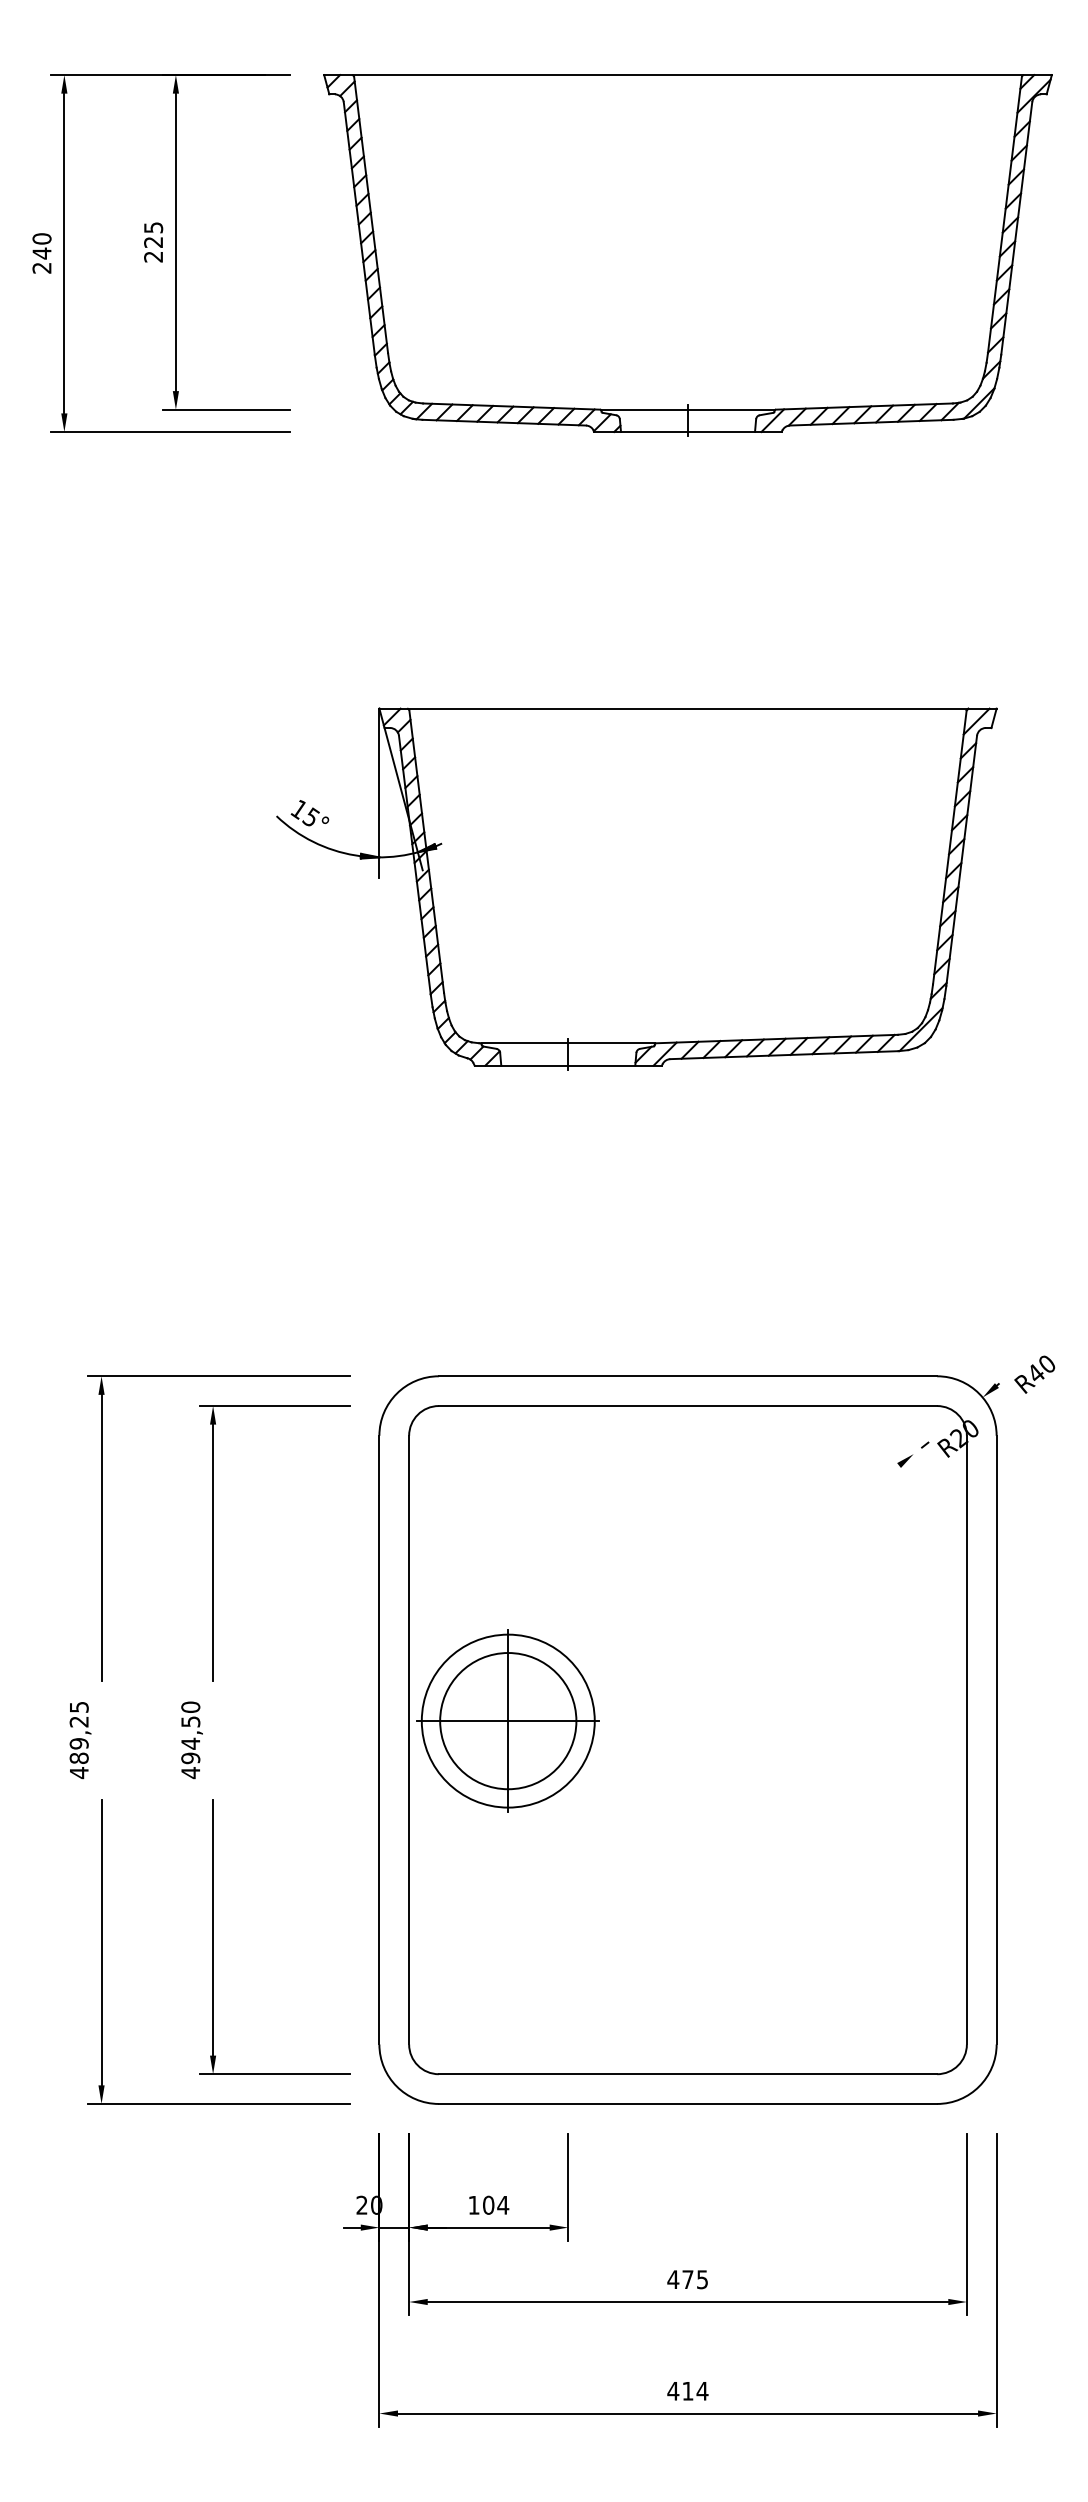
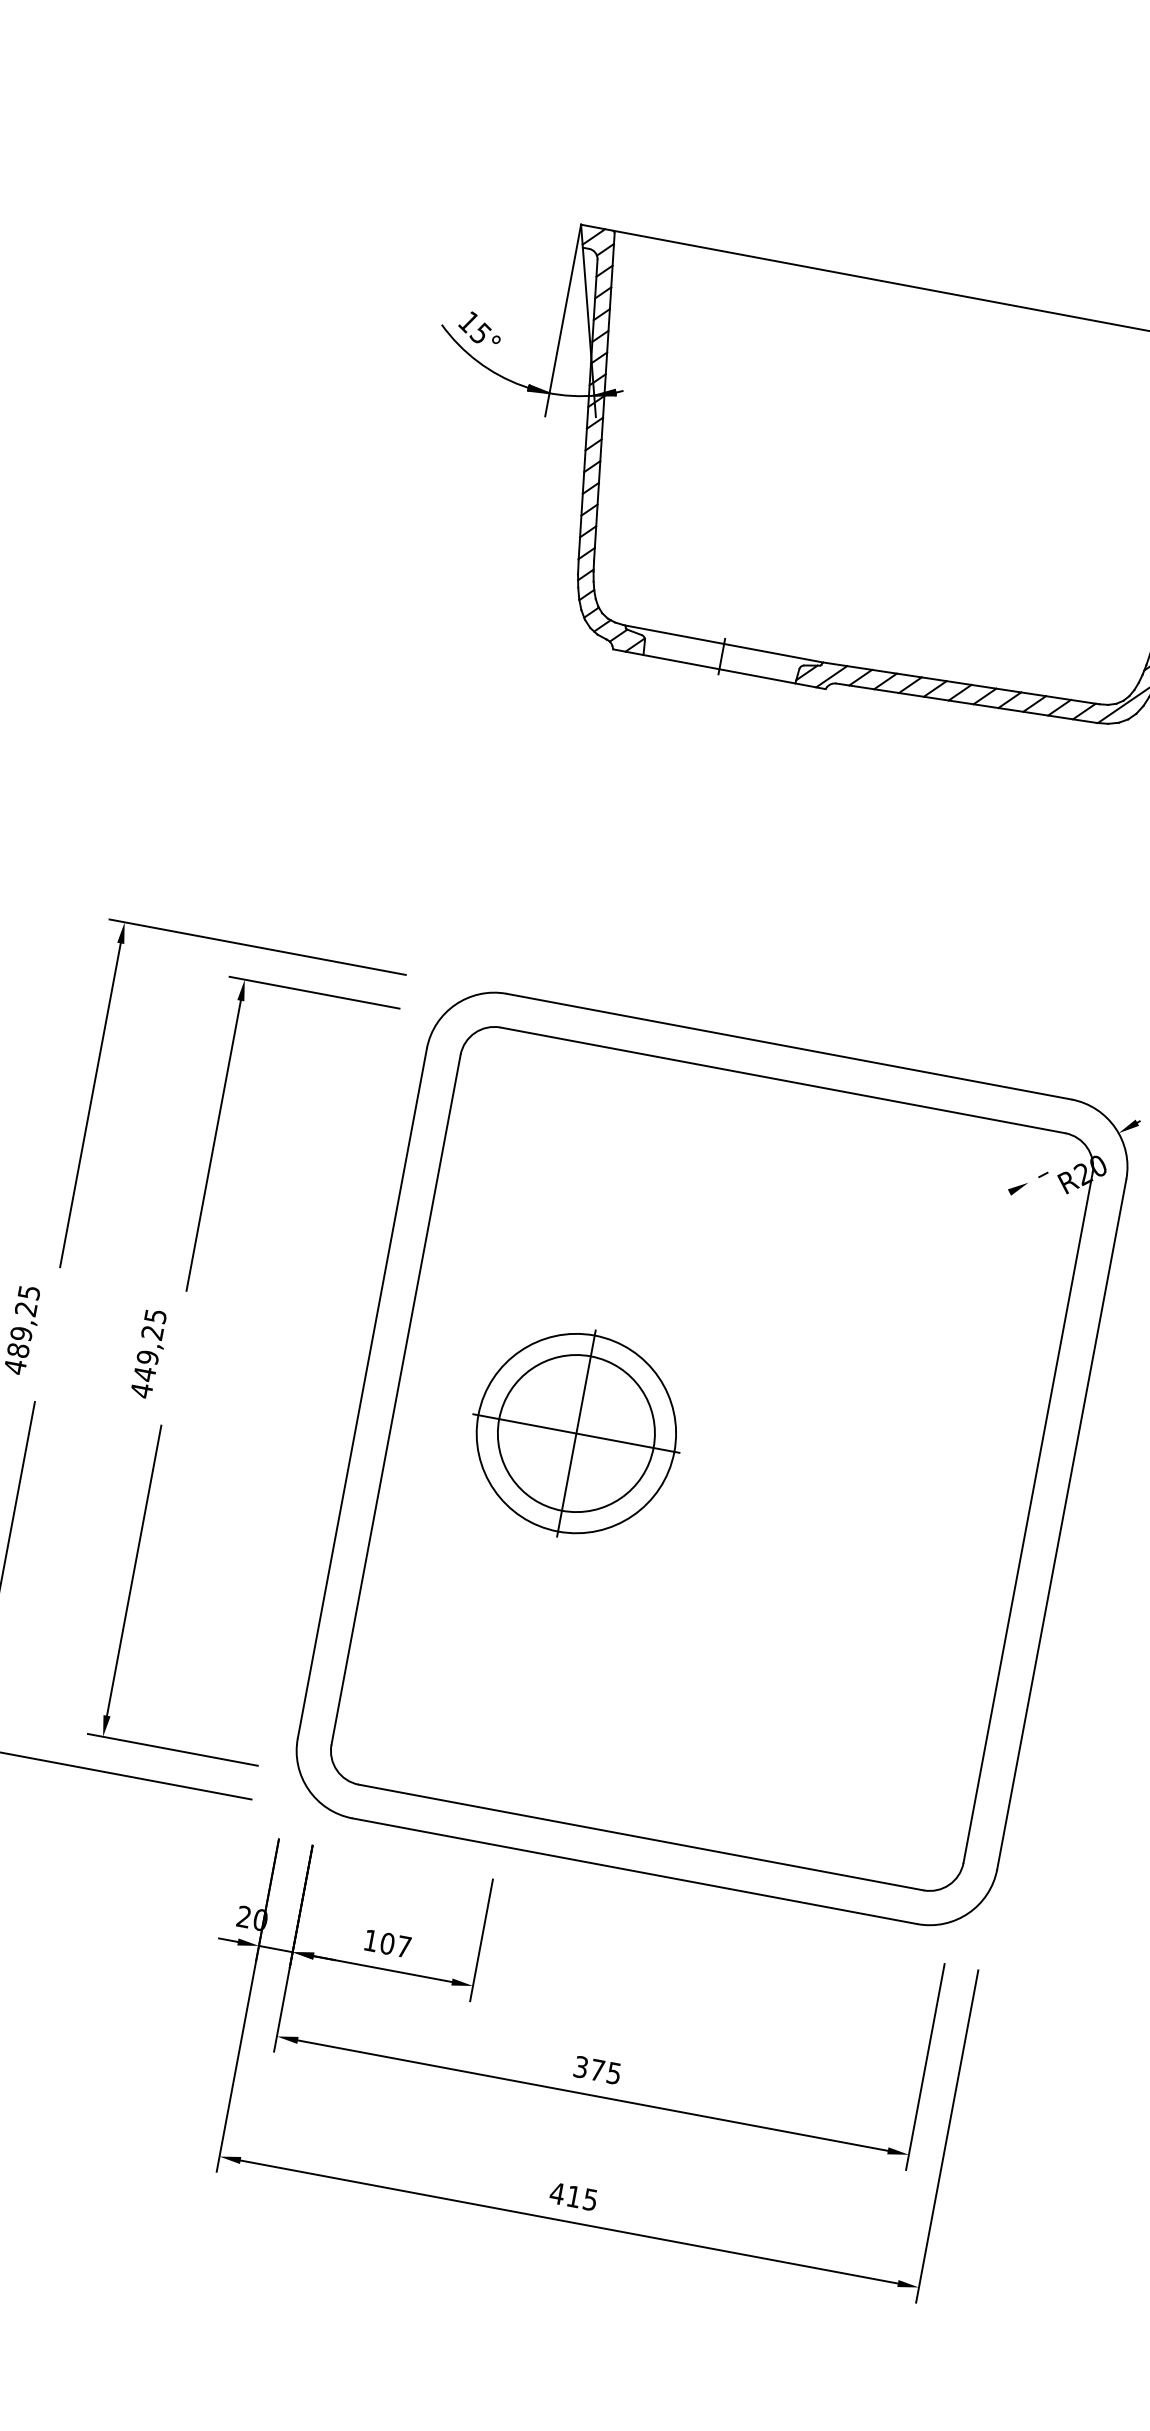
part: (507, 1720) -> (575, 1432), moved
text: (190, 1732) -> (149, 1344), 494,50 -> 449,25
text: (503, 2205) -> (404, 1947), 104 -> 107
text: (673, 2279) -> (581, 2067), 475 -> 375
text: (702, 2391) -> (590, 2200), 414 -> 415

